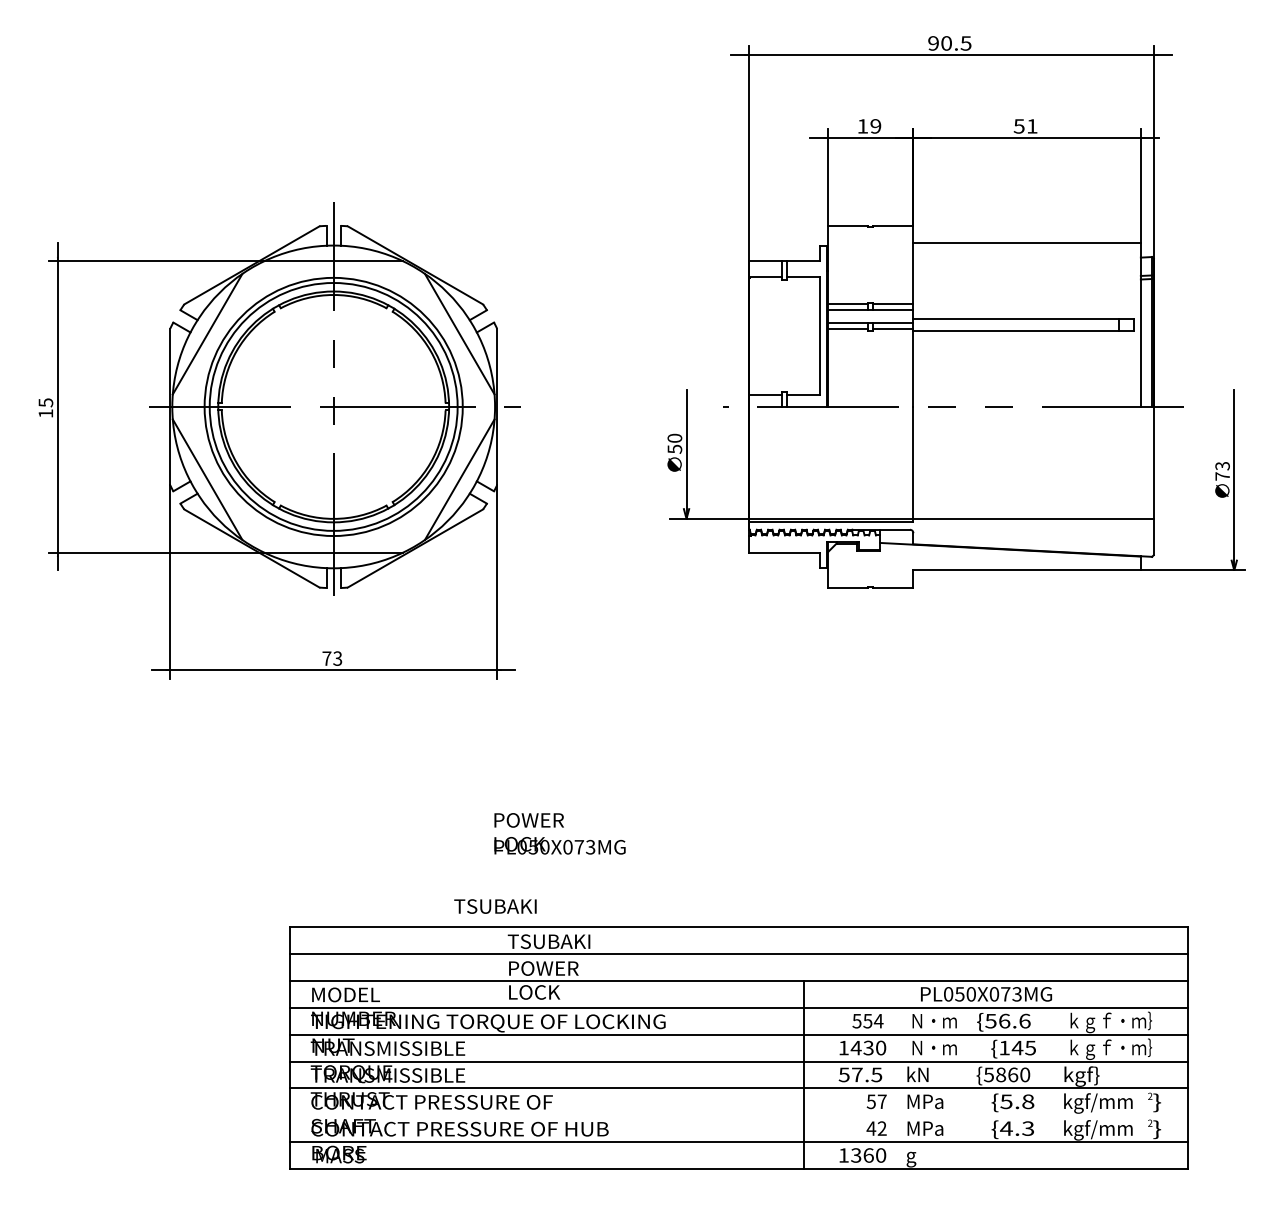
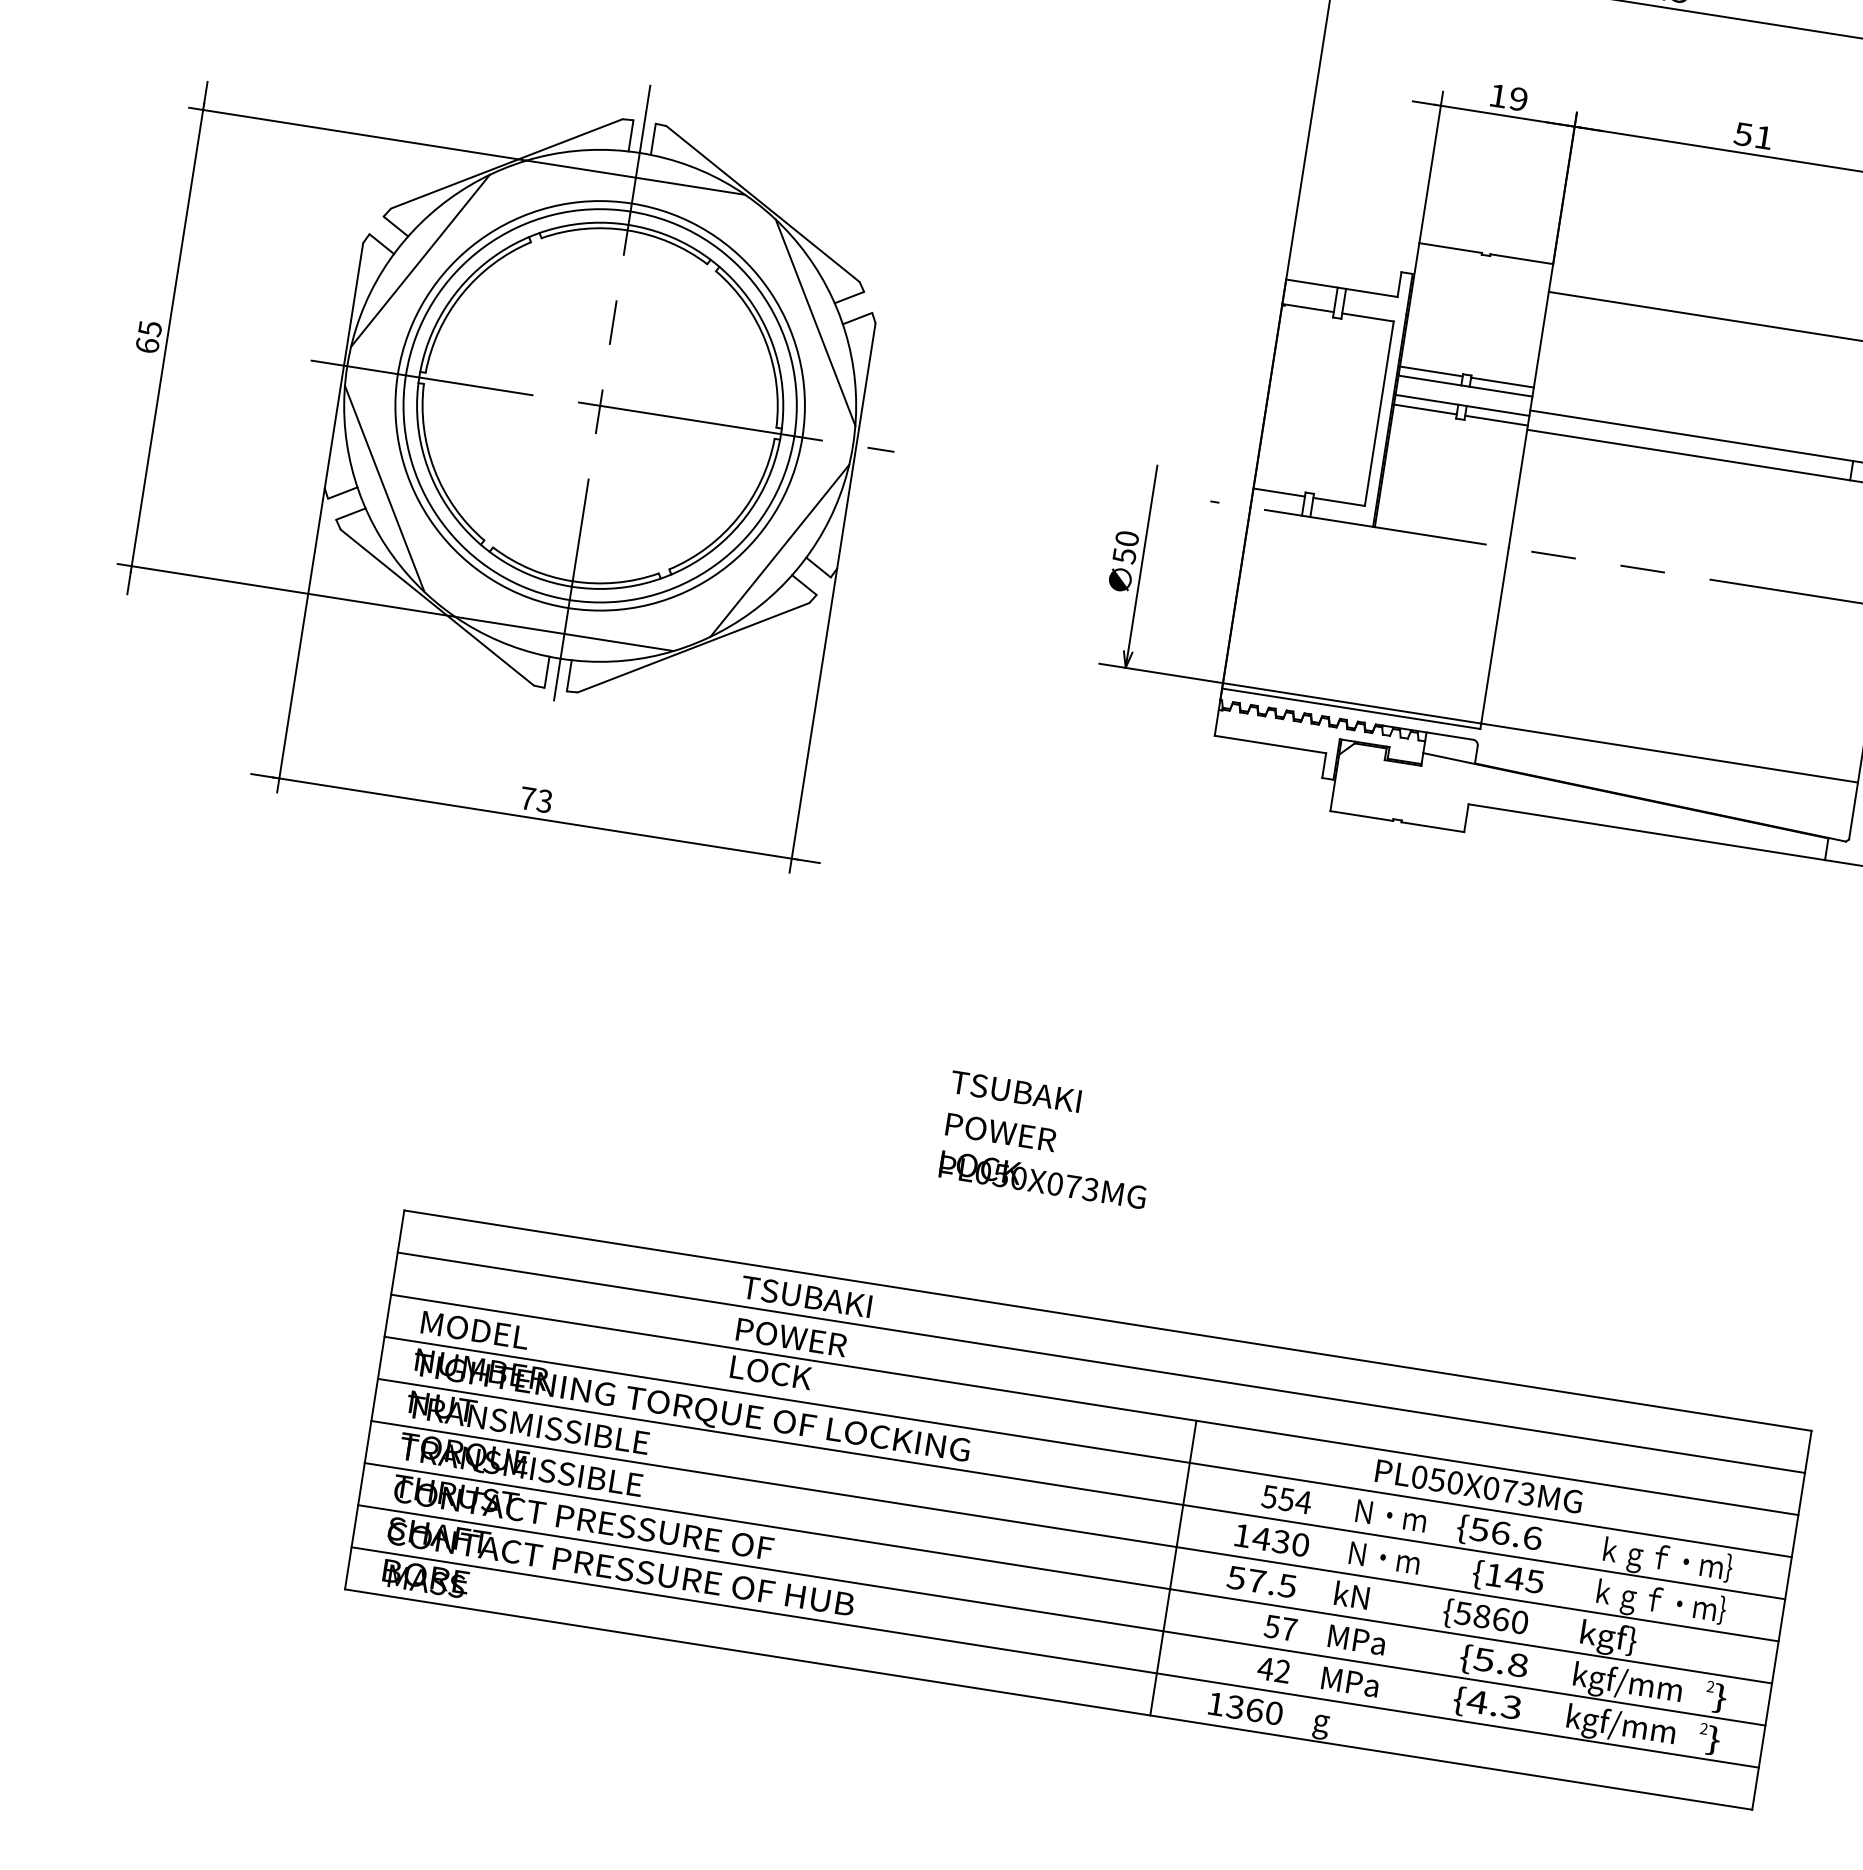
text: (45, 413) -> (146, 345), 15 -> 65
text: (559, 833) -> (1045, 1160), moved
text: (495, 906) -> (1015, 1091), moved
line: (739, 1115) -> (1062, 1615), added

